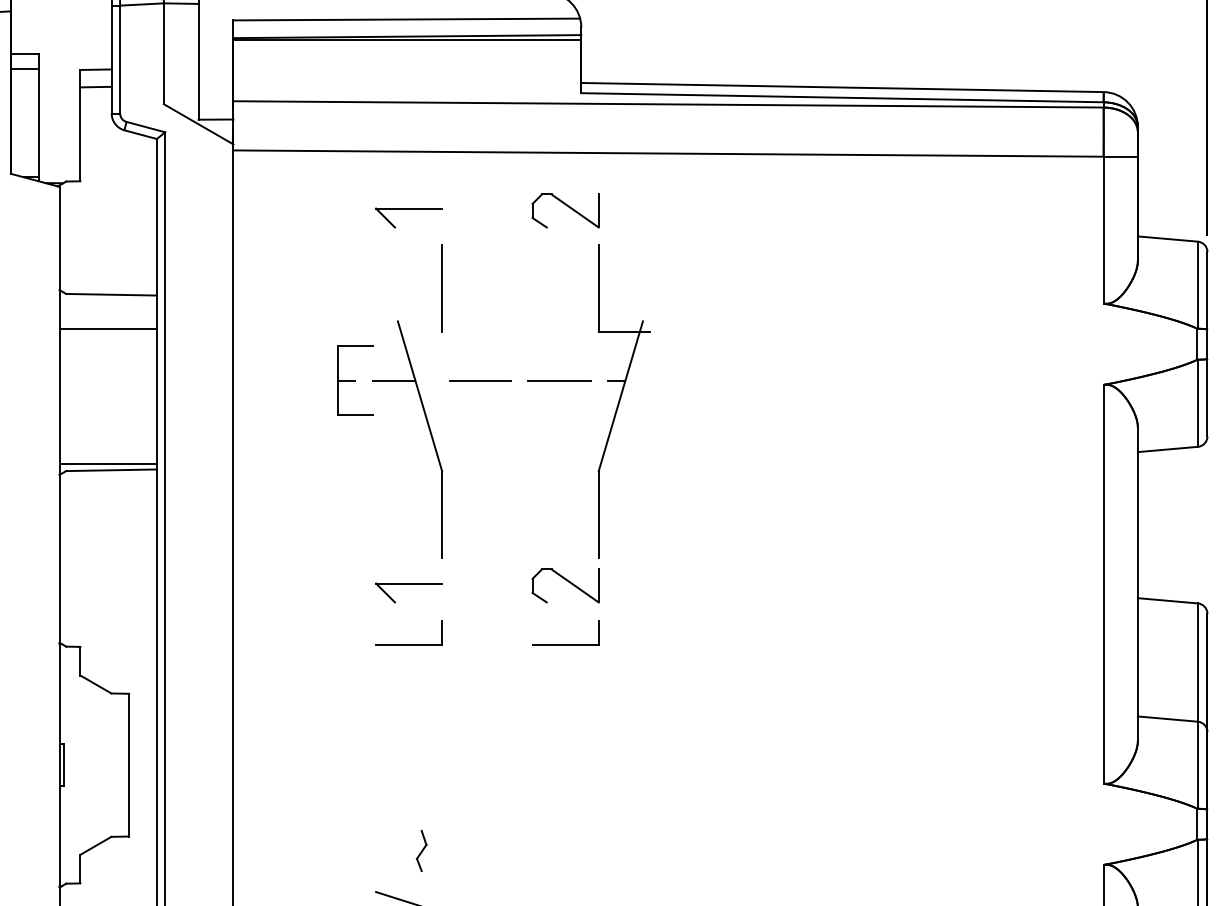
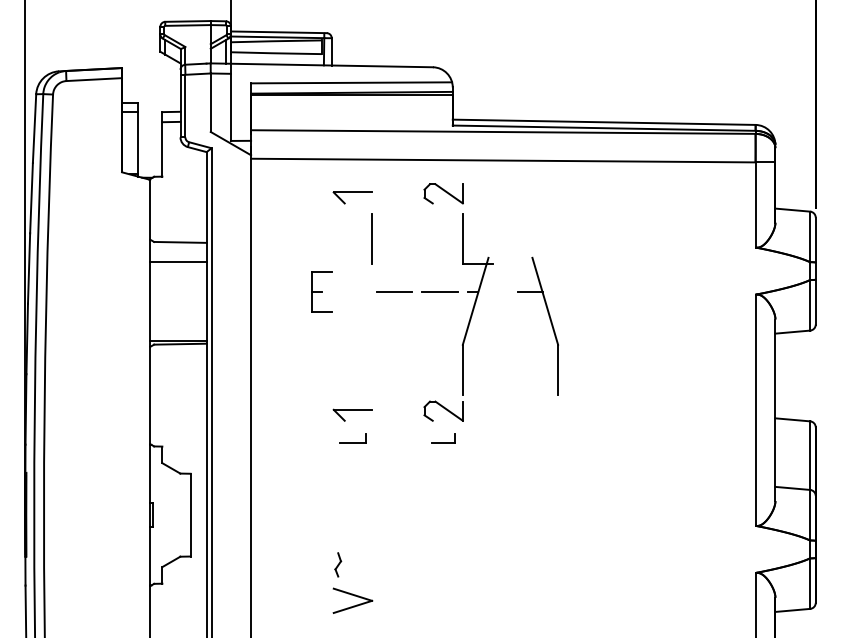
part: (429, 434) -> (550, 323), moved
part: (408, 632) -> (352, 438), size x0.7
part: (565, 632) -> (443, 438), size x0.6
part: (422, 850) -> (338, 564), moved

